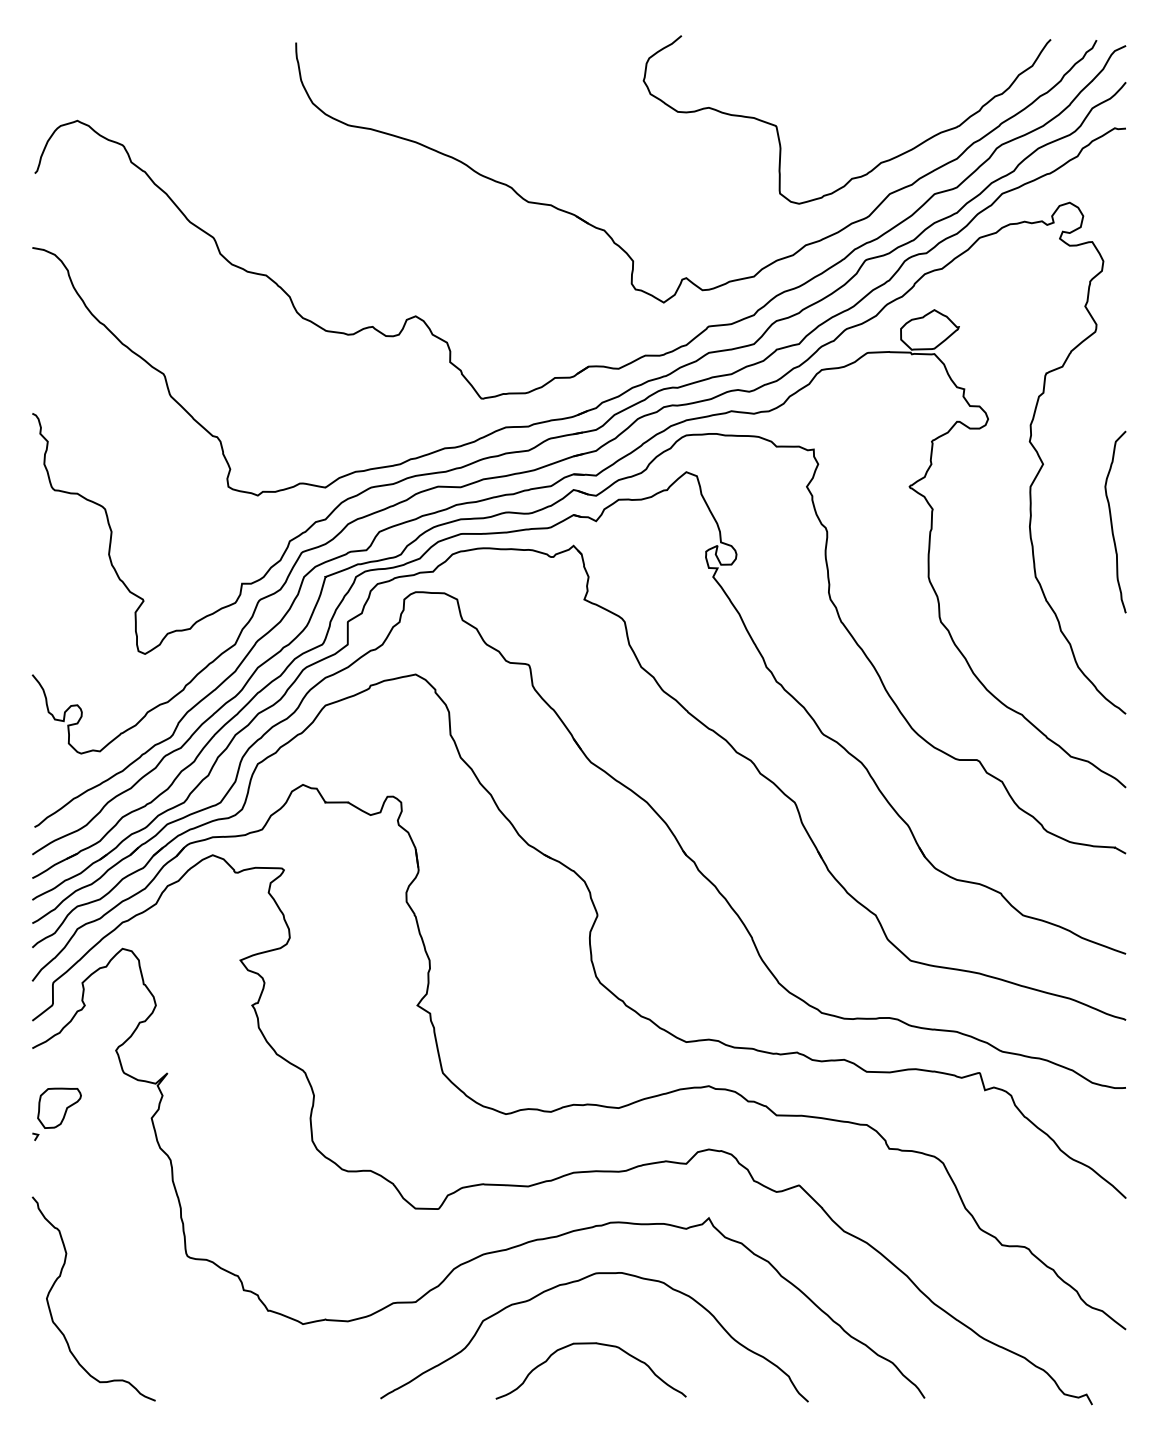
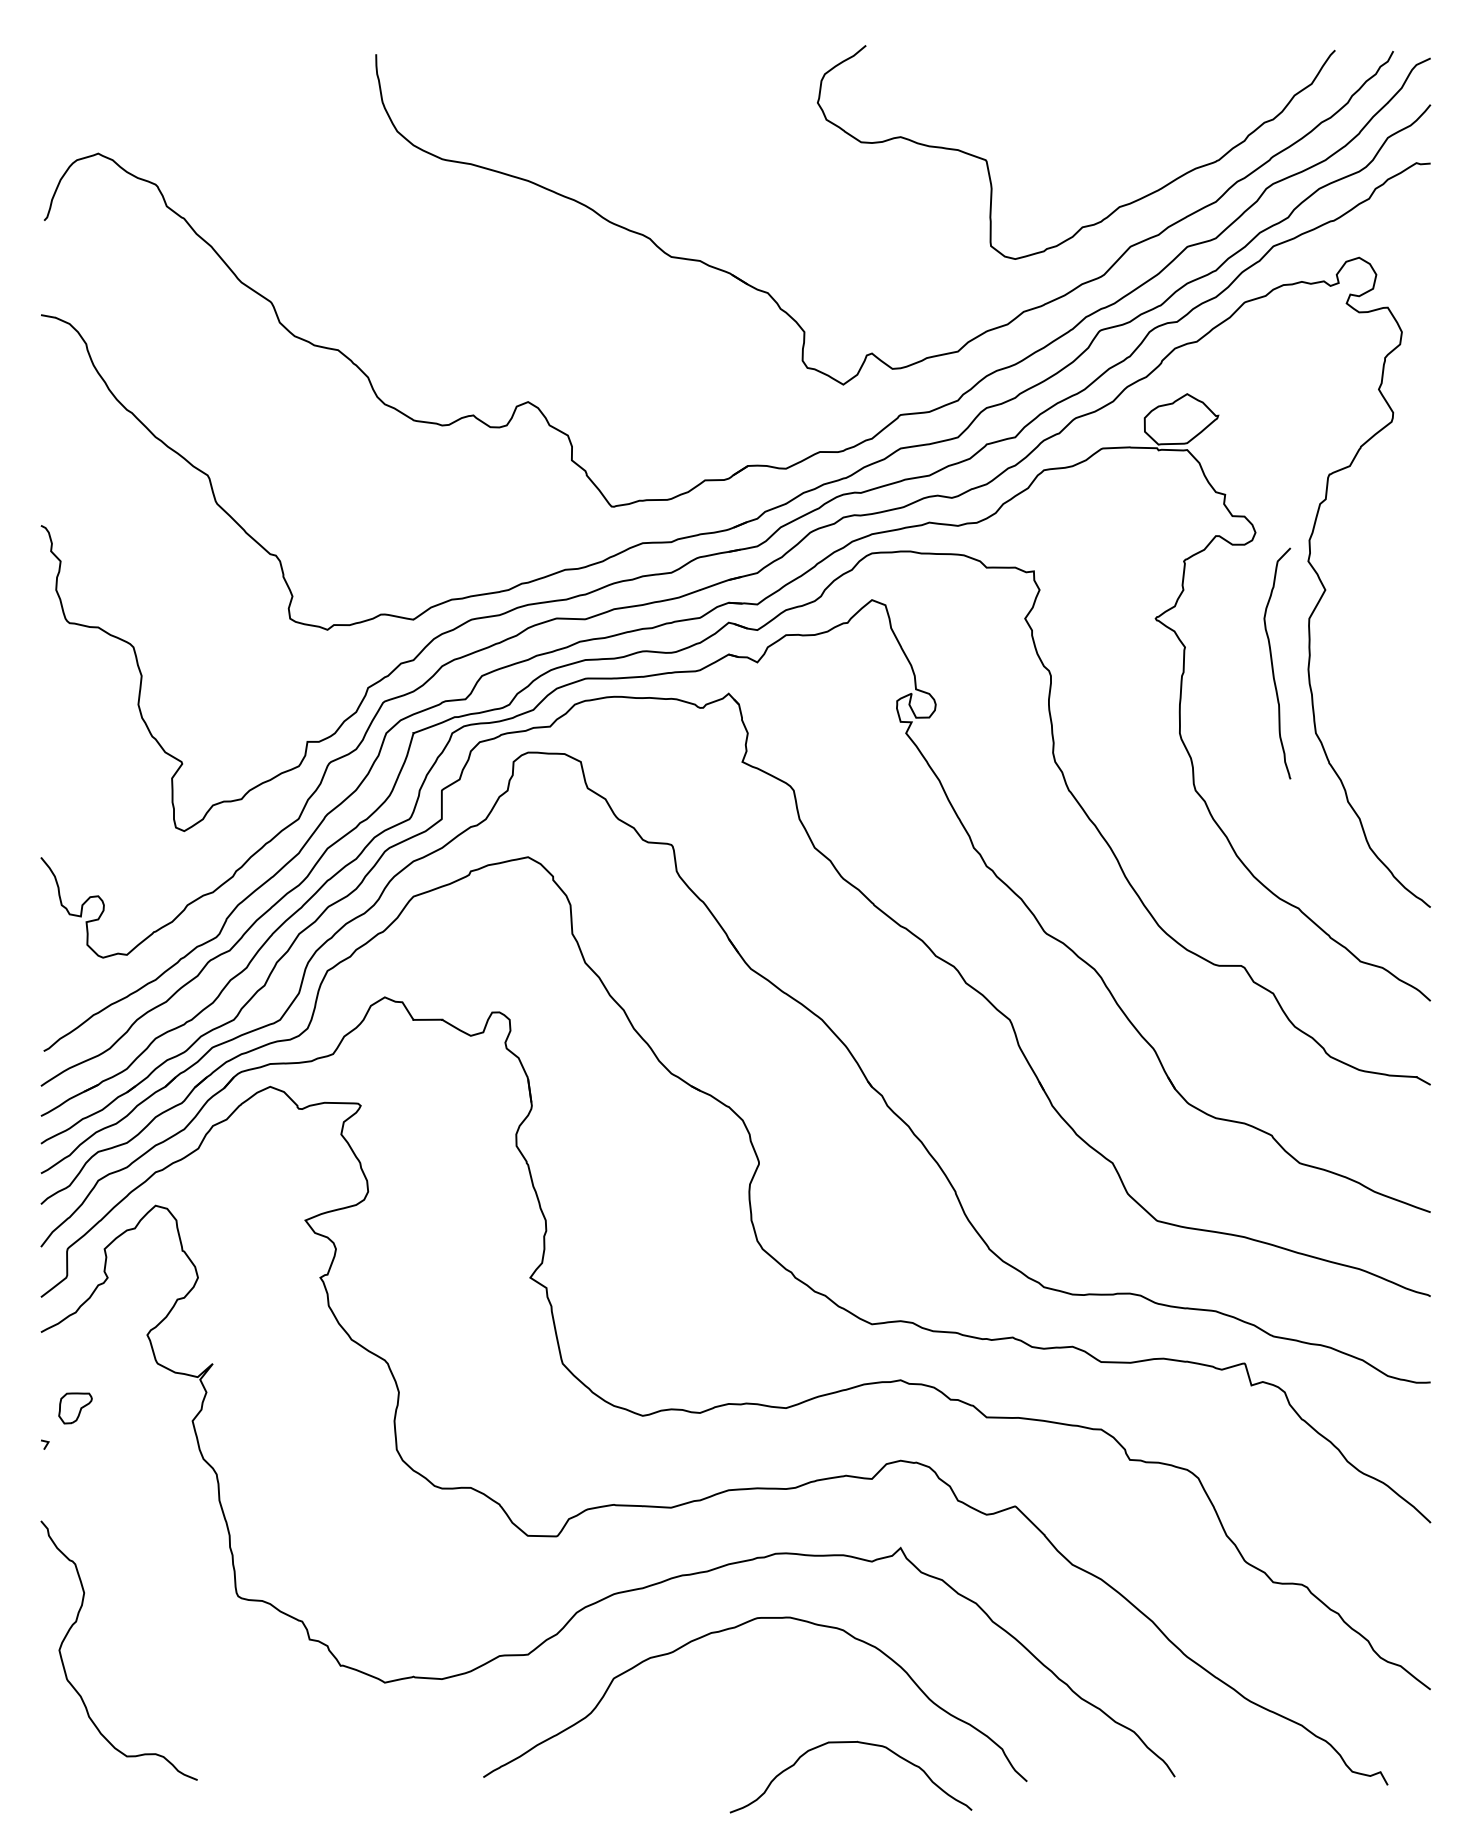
curve: (1112, 523) -> (1273, 665), moved
part: (59, 1108) -> (75, 1408), size x0.6
curve: (586, 1344) -> (845, 1743), moved

